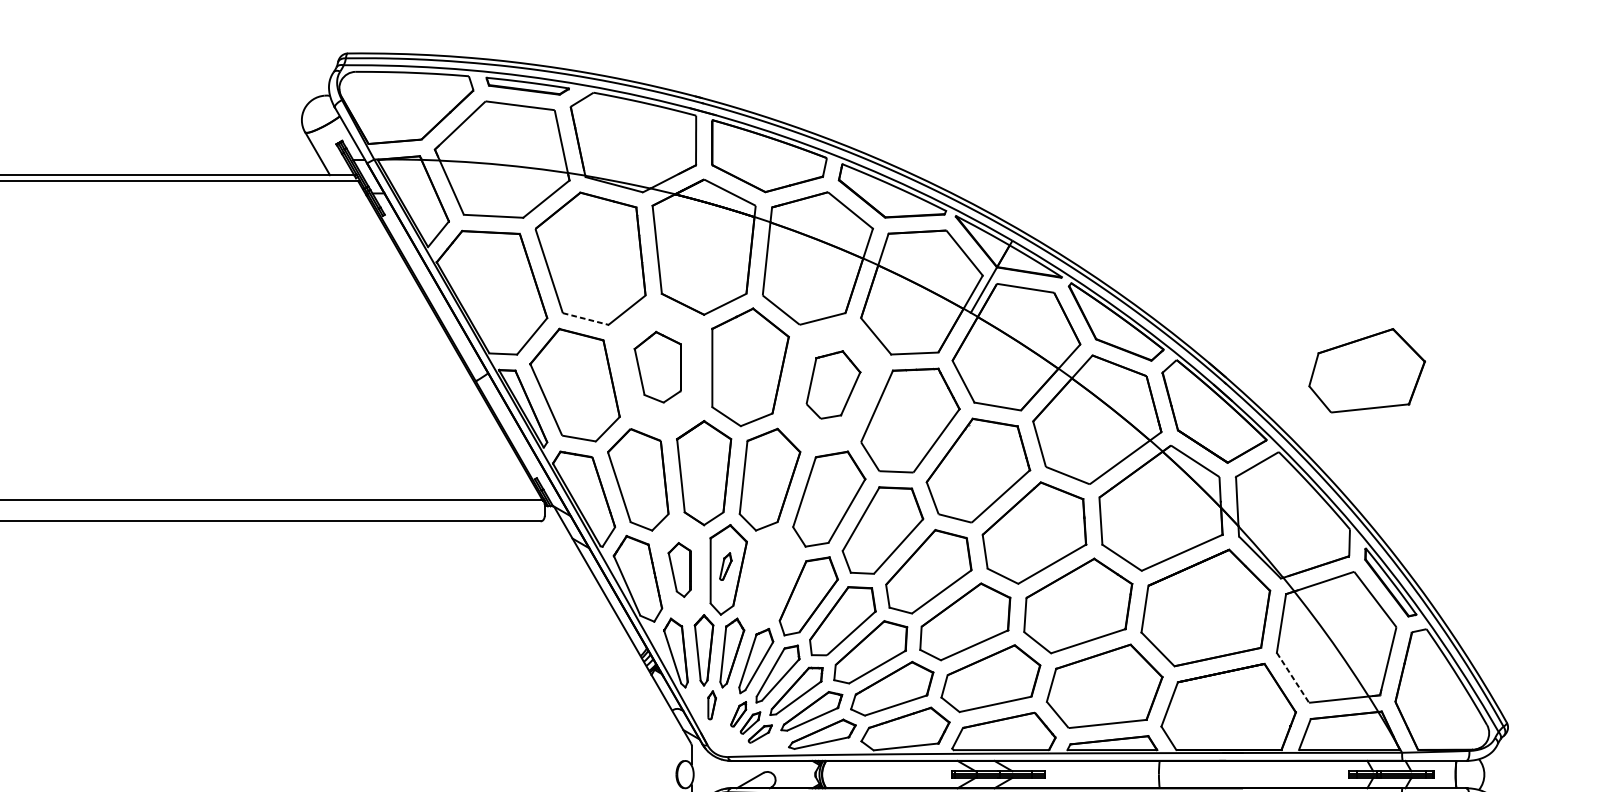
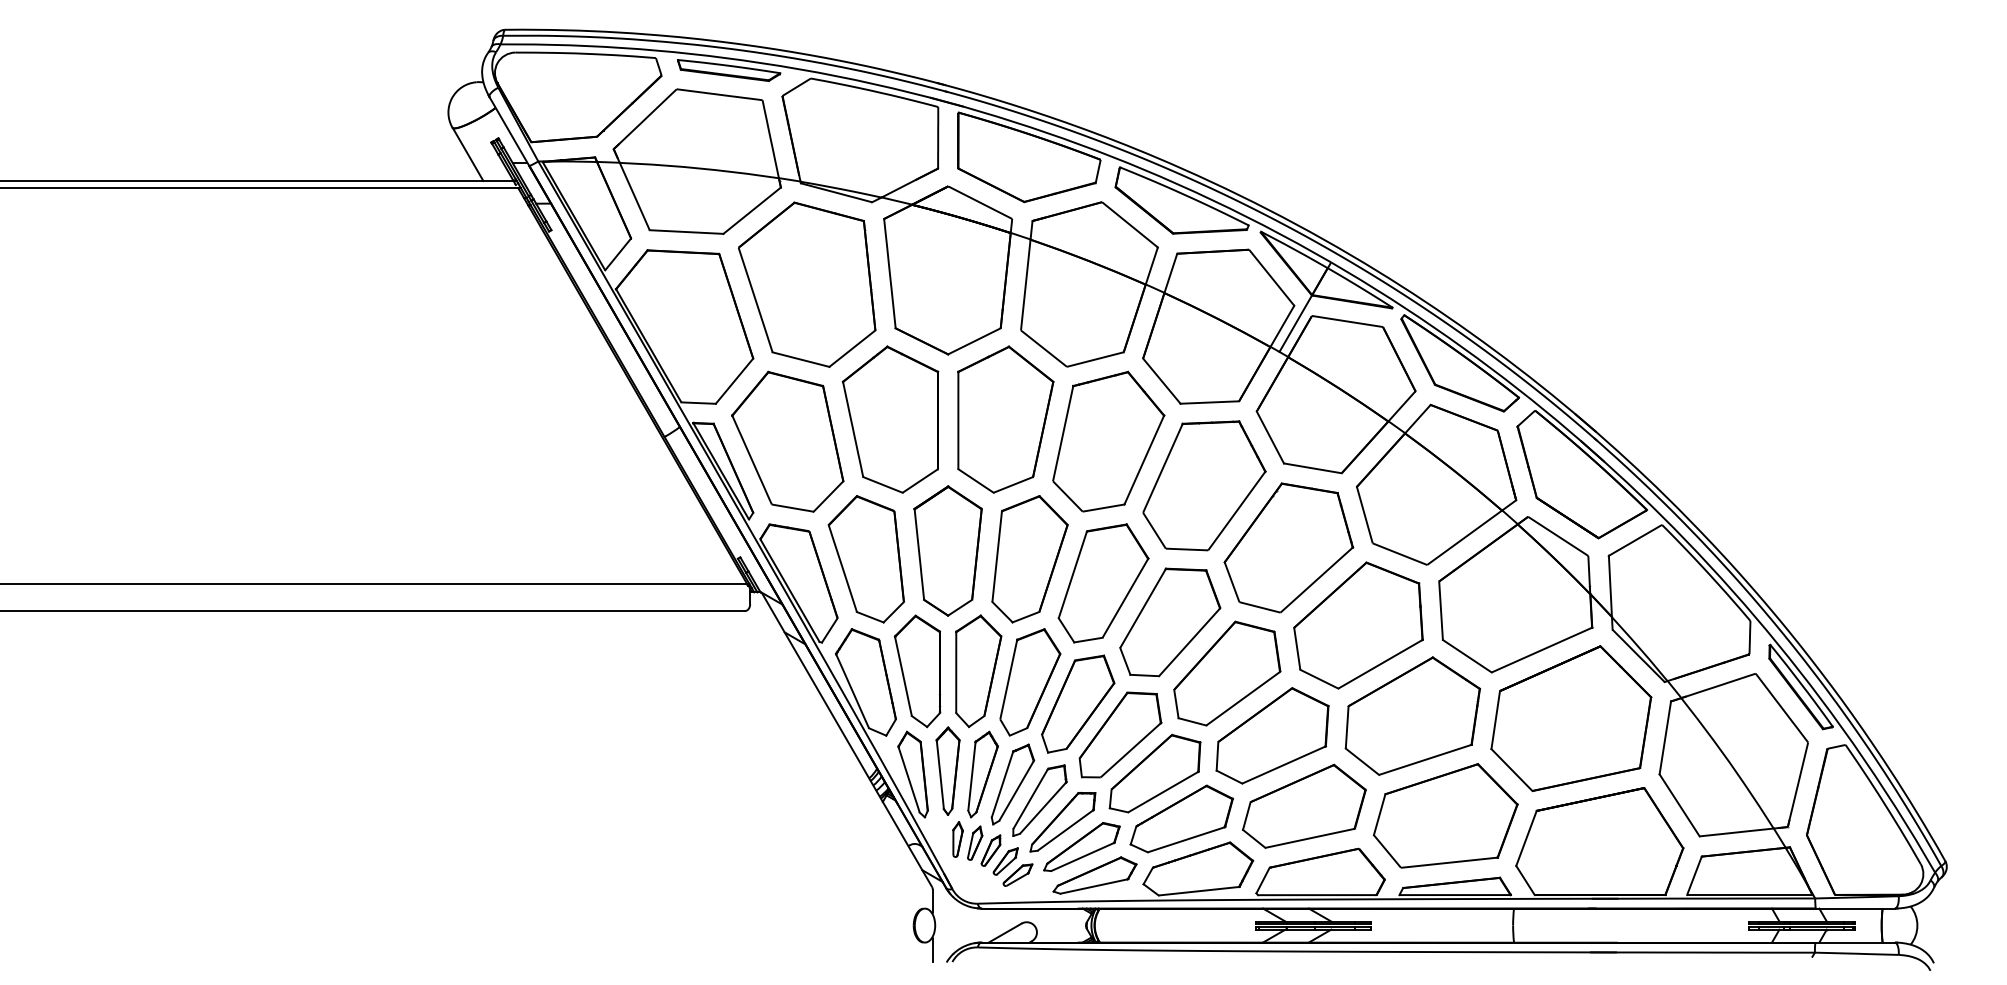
line: (586, 318) -> (801, 359), dashed -> solid
part: (657, 367) -> (890, 419), size x1.67
part: (1366, 370) -> (1771, 423), removed
part: (833, 384) -> (1108, 441), size x1.67
part: (726, 566) -> (975, 842), moved
part: (679, 570) -> (917, 671), size x1.67
part: (770, 578) -> (1030, 682), added
line: (1292, 677) -> (1679, 805), dashed -> solid

